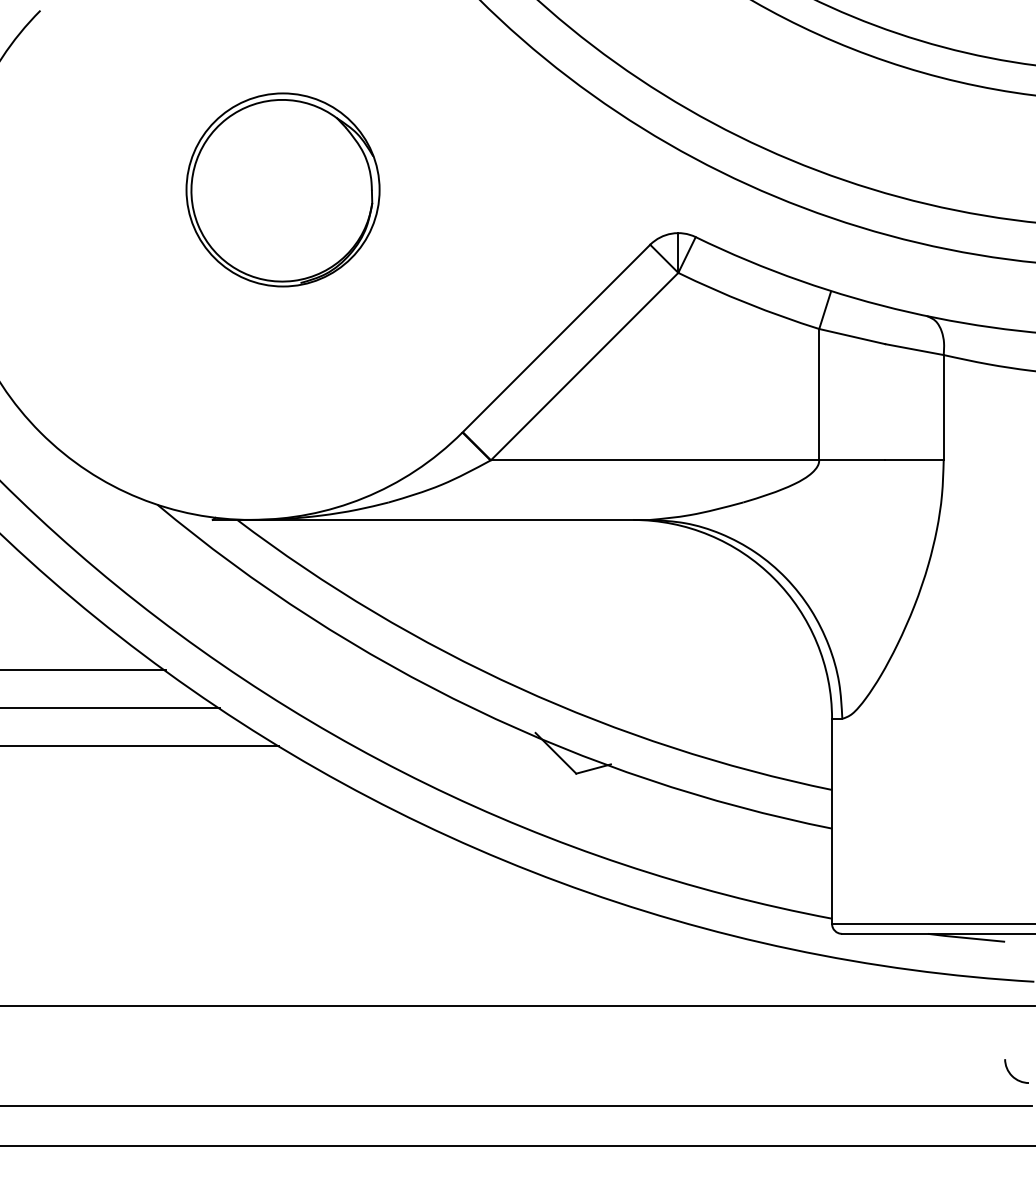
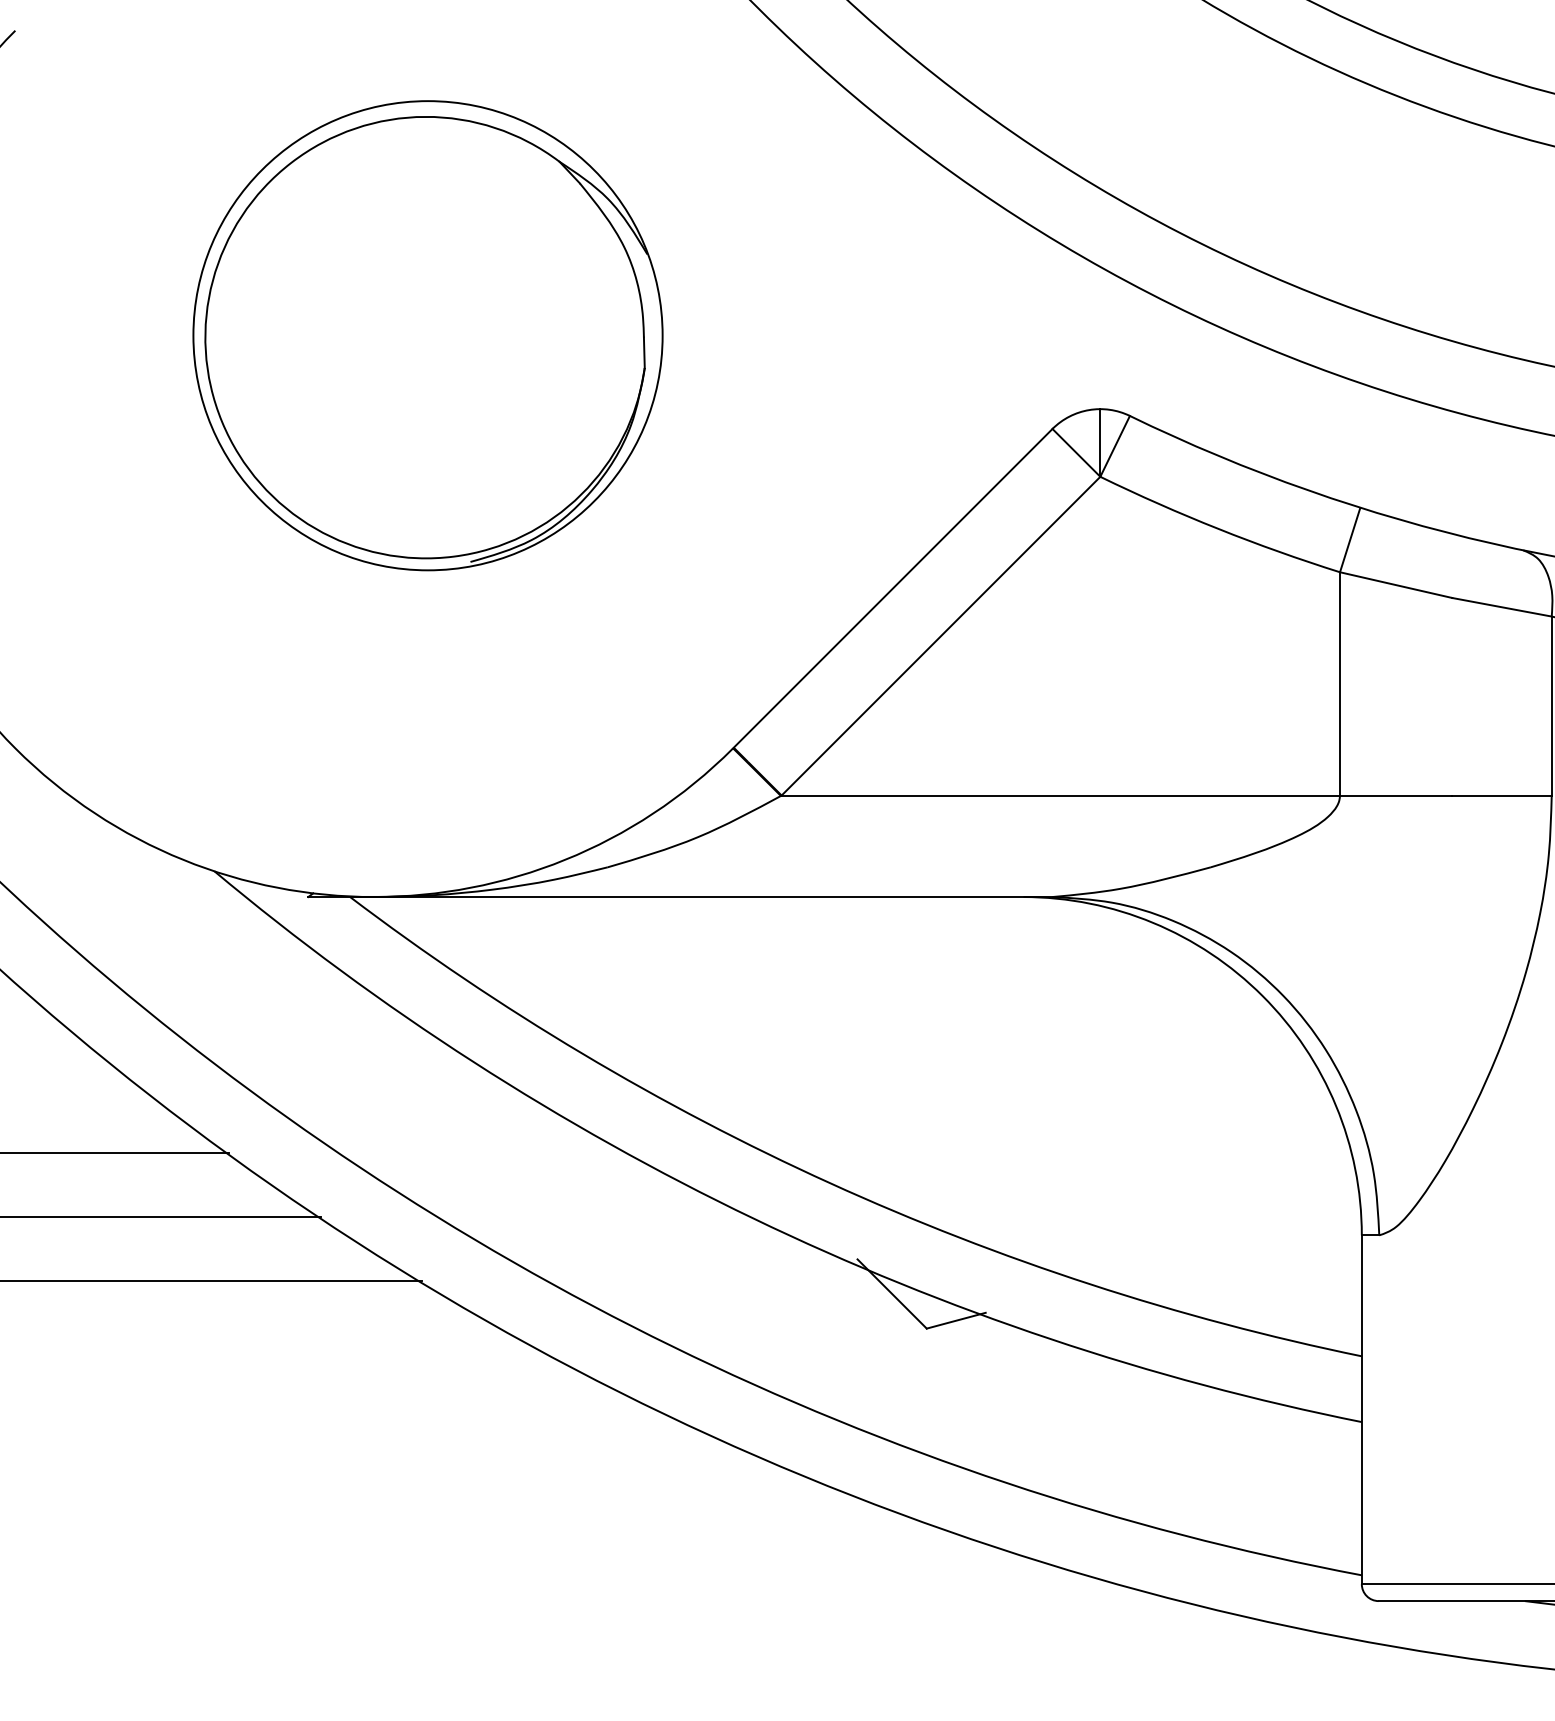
part: (282, 189) -> (427, 334), size x1.43

